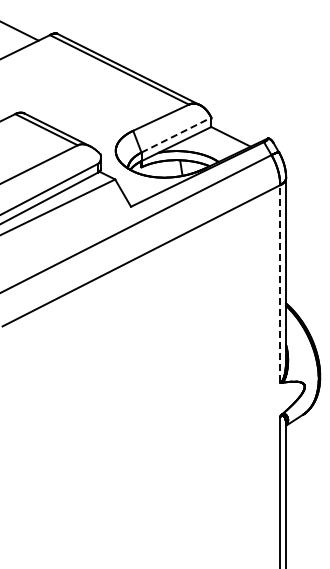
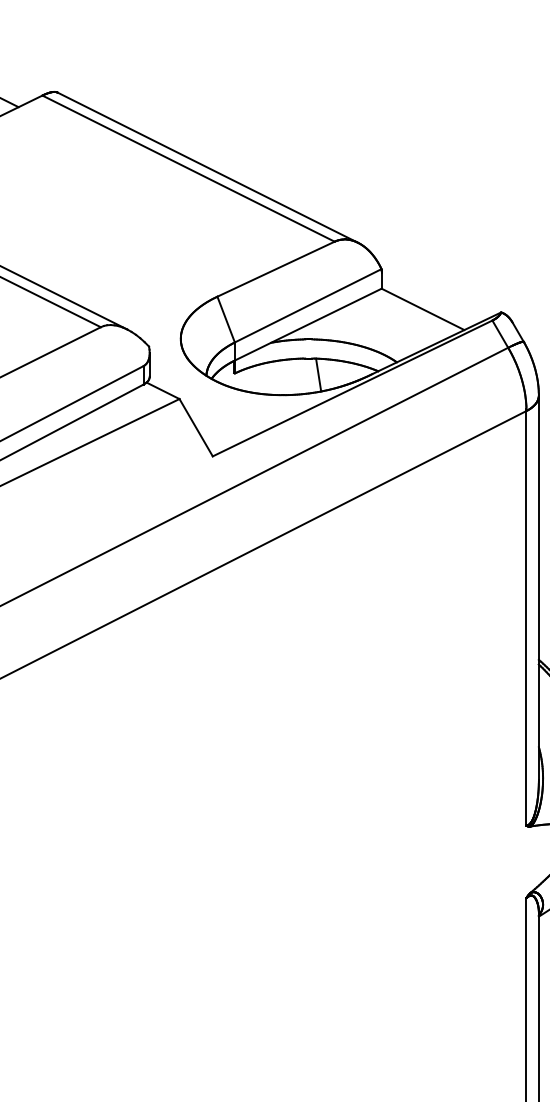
line: (176, 135) -> (308, 306), dashed -> solid
line: (280, 283) -> (527, 617), dashed -> solid

